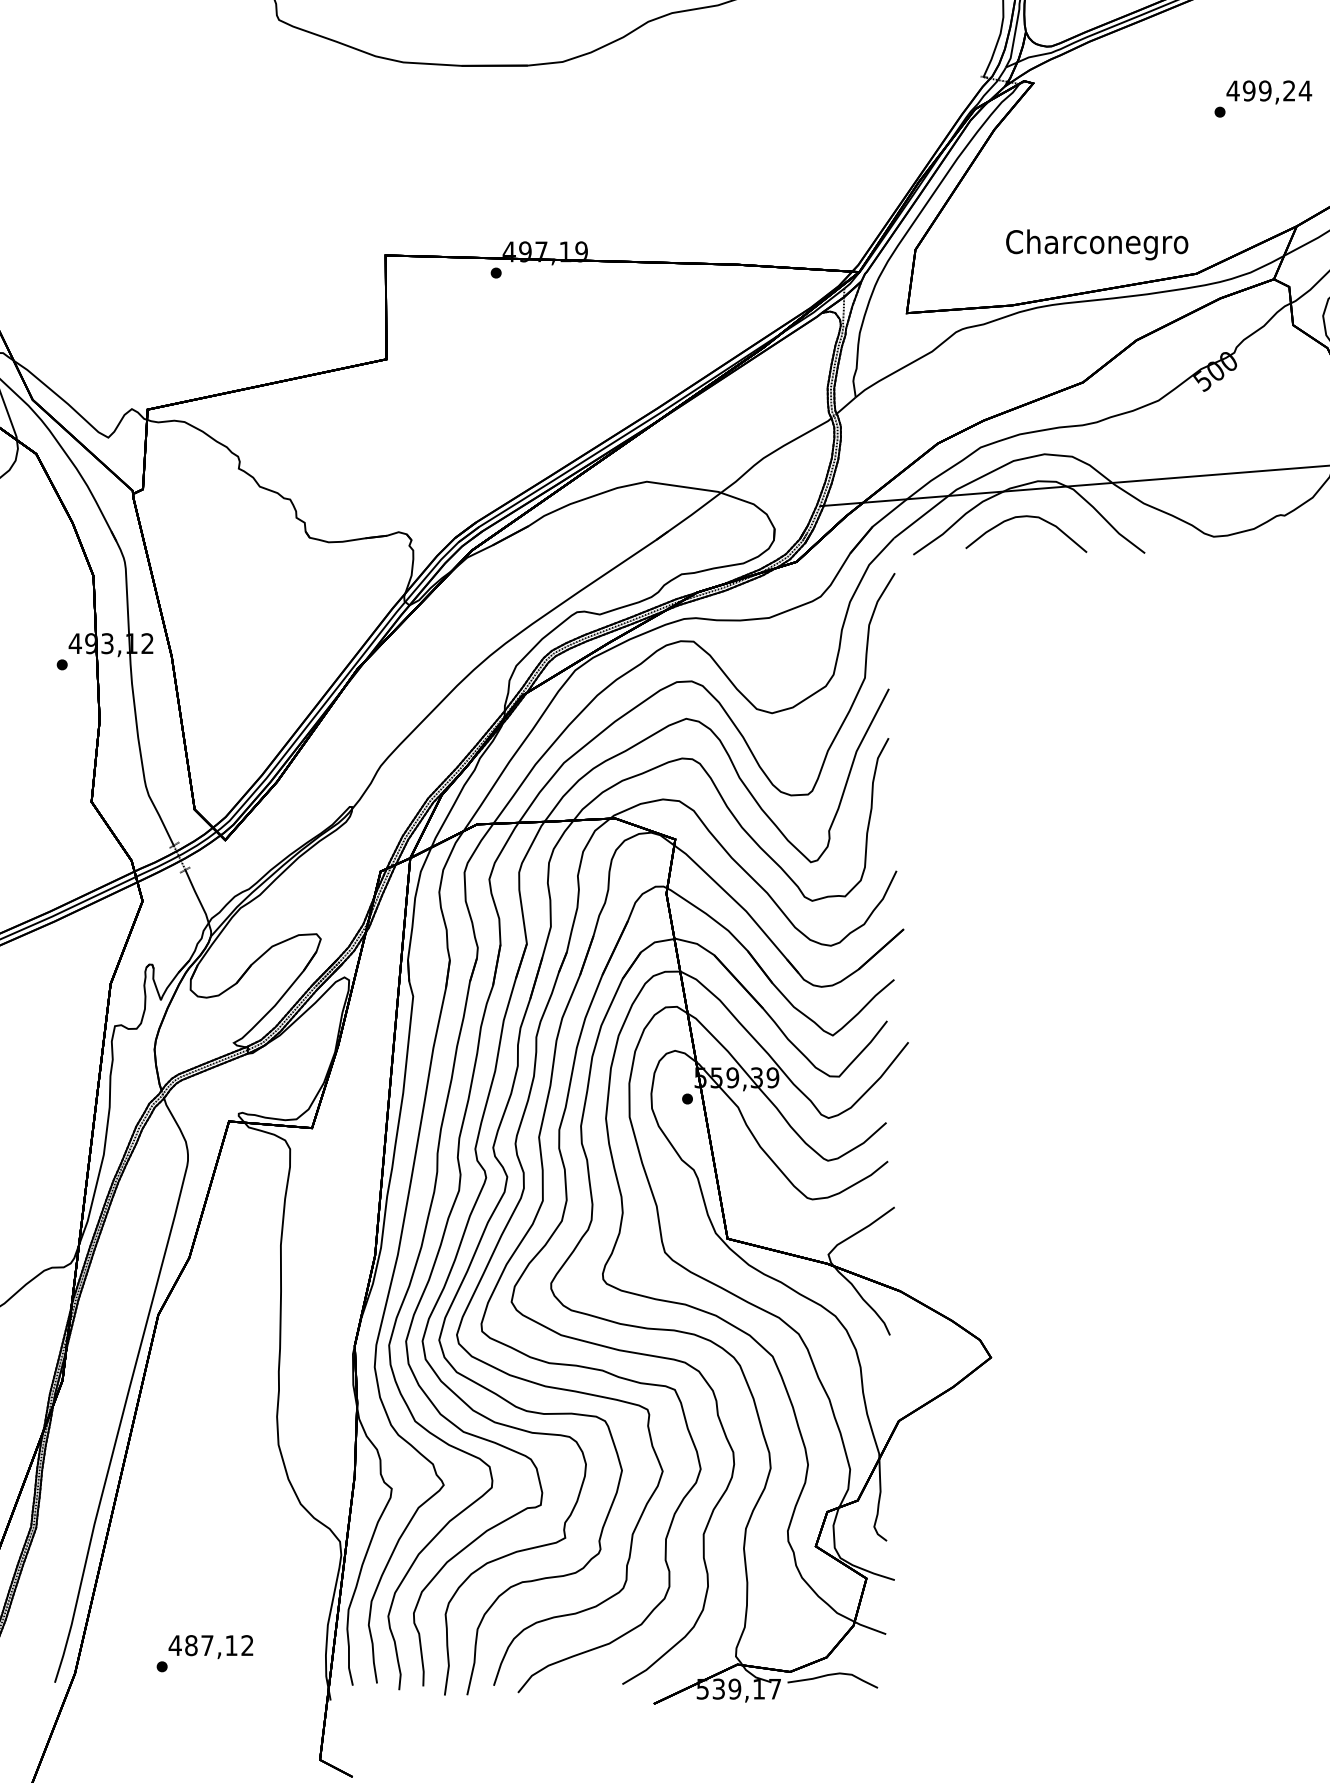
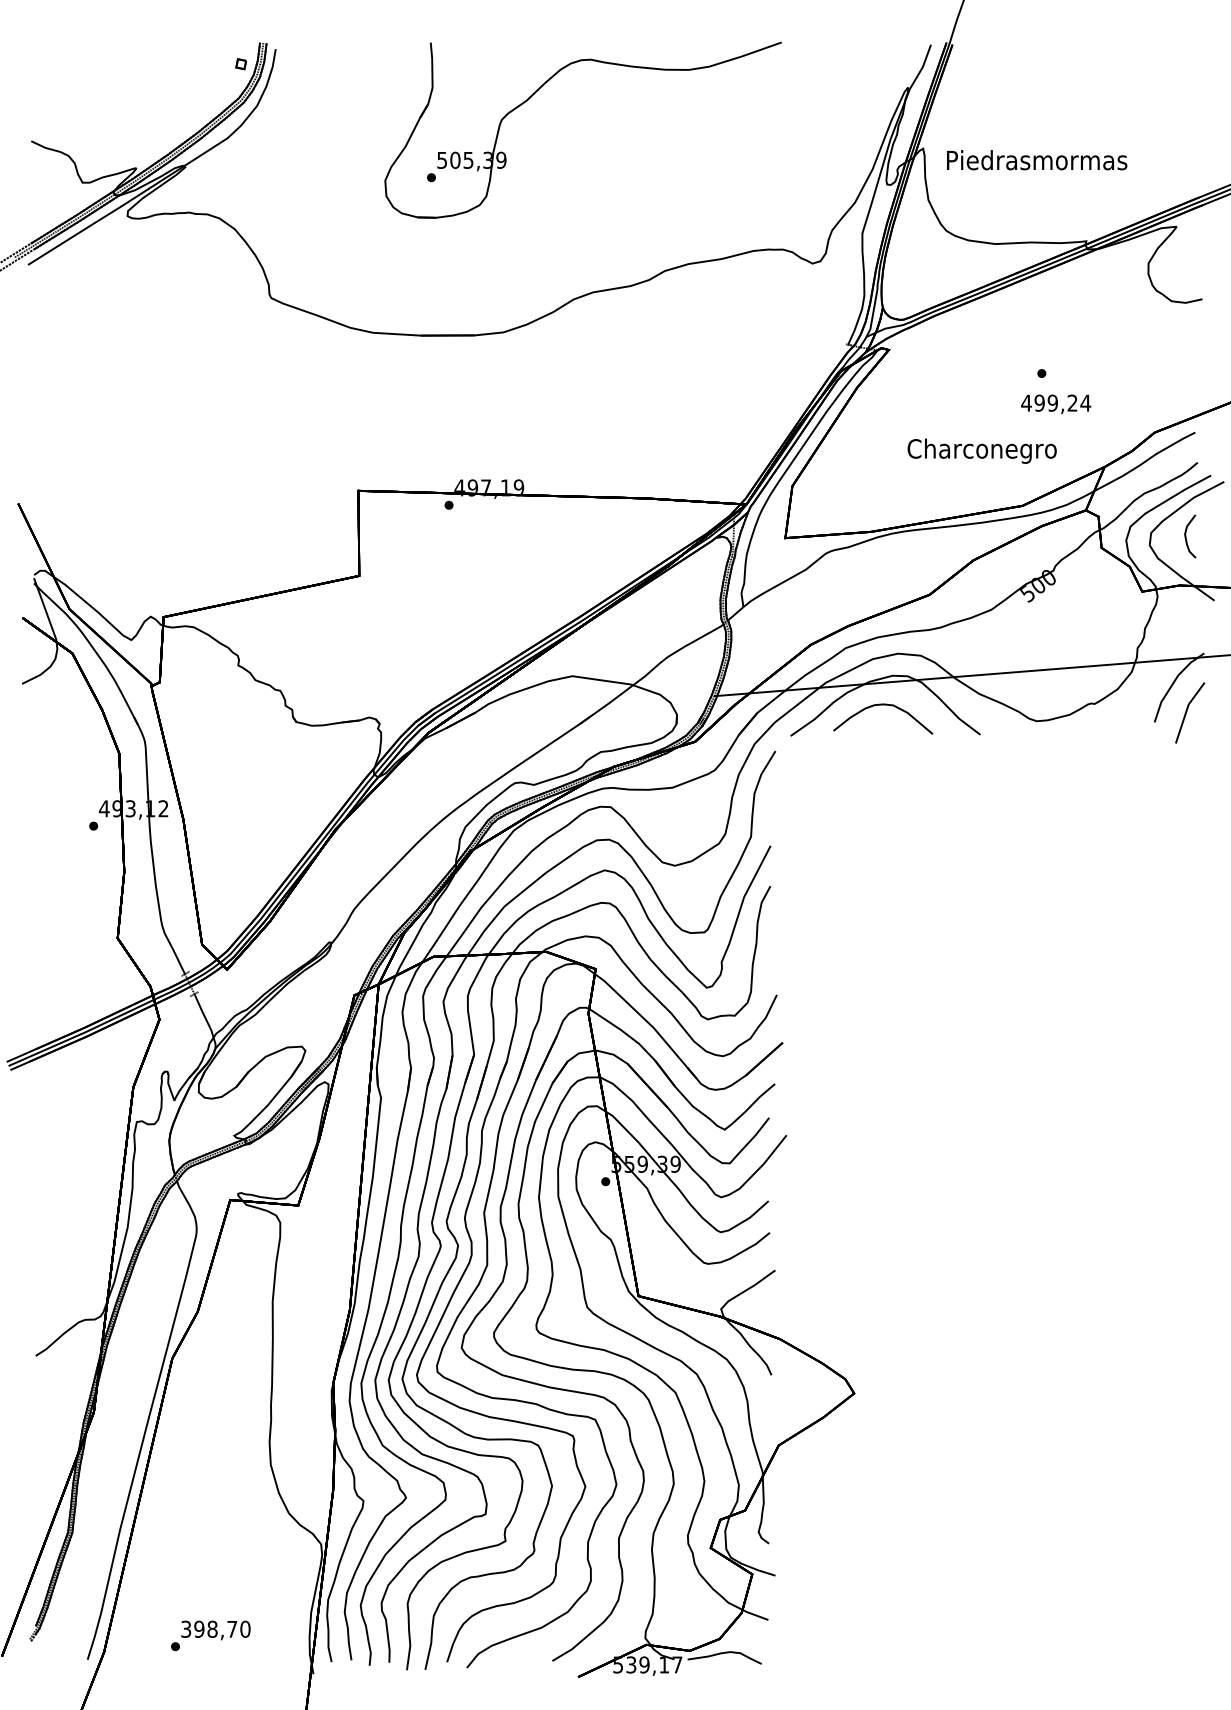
text: (1269, 92) -> (1056, 404), moved
text: (1096, 244) -> (981, 450), moved
text: (211, 1644) -> (215, 1628), 487,12 -> 398,70

